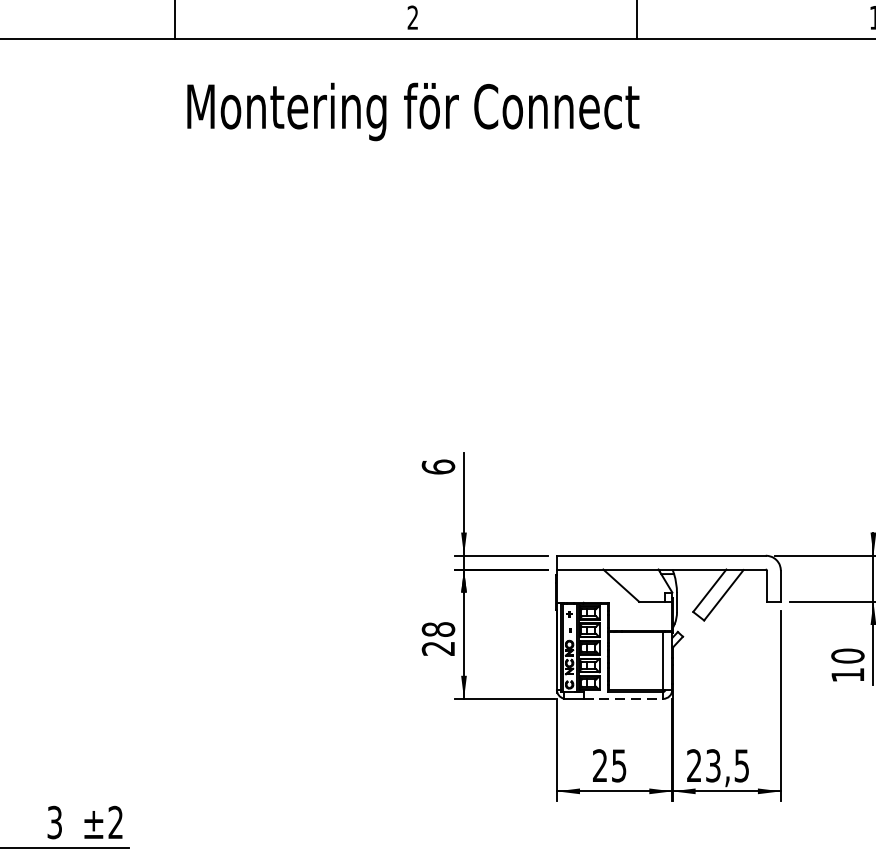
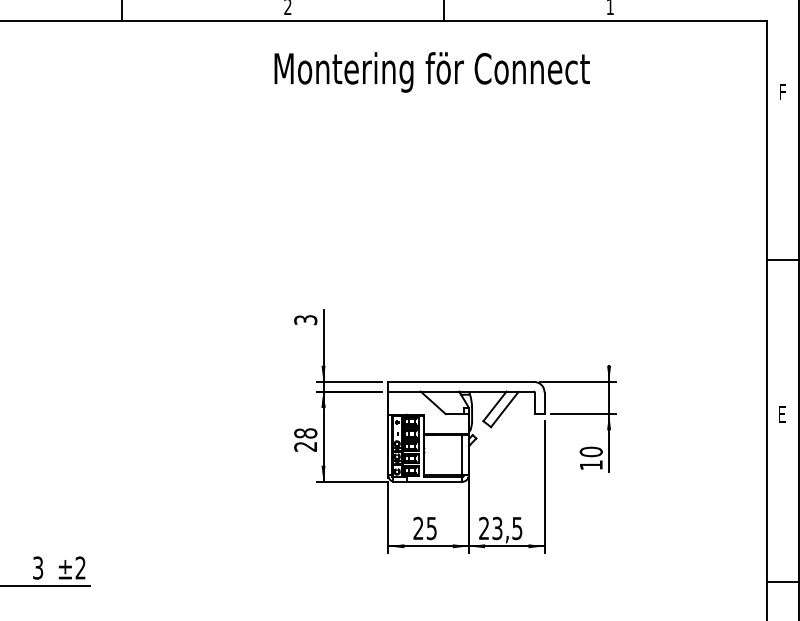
text: (412, 112) -> (431, 72), moved
text: (438, 466) -> (305, 319), 6 -> 3
line: (623, 698) -> (434, 481), dashed -> solid

